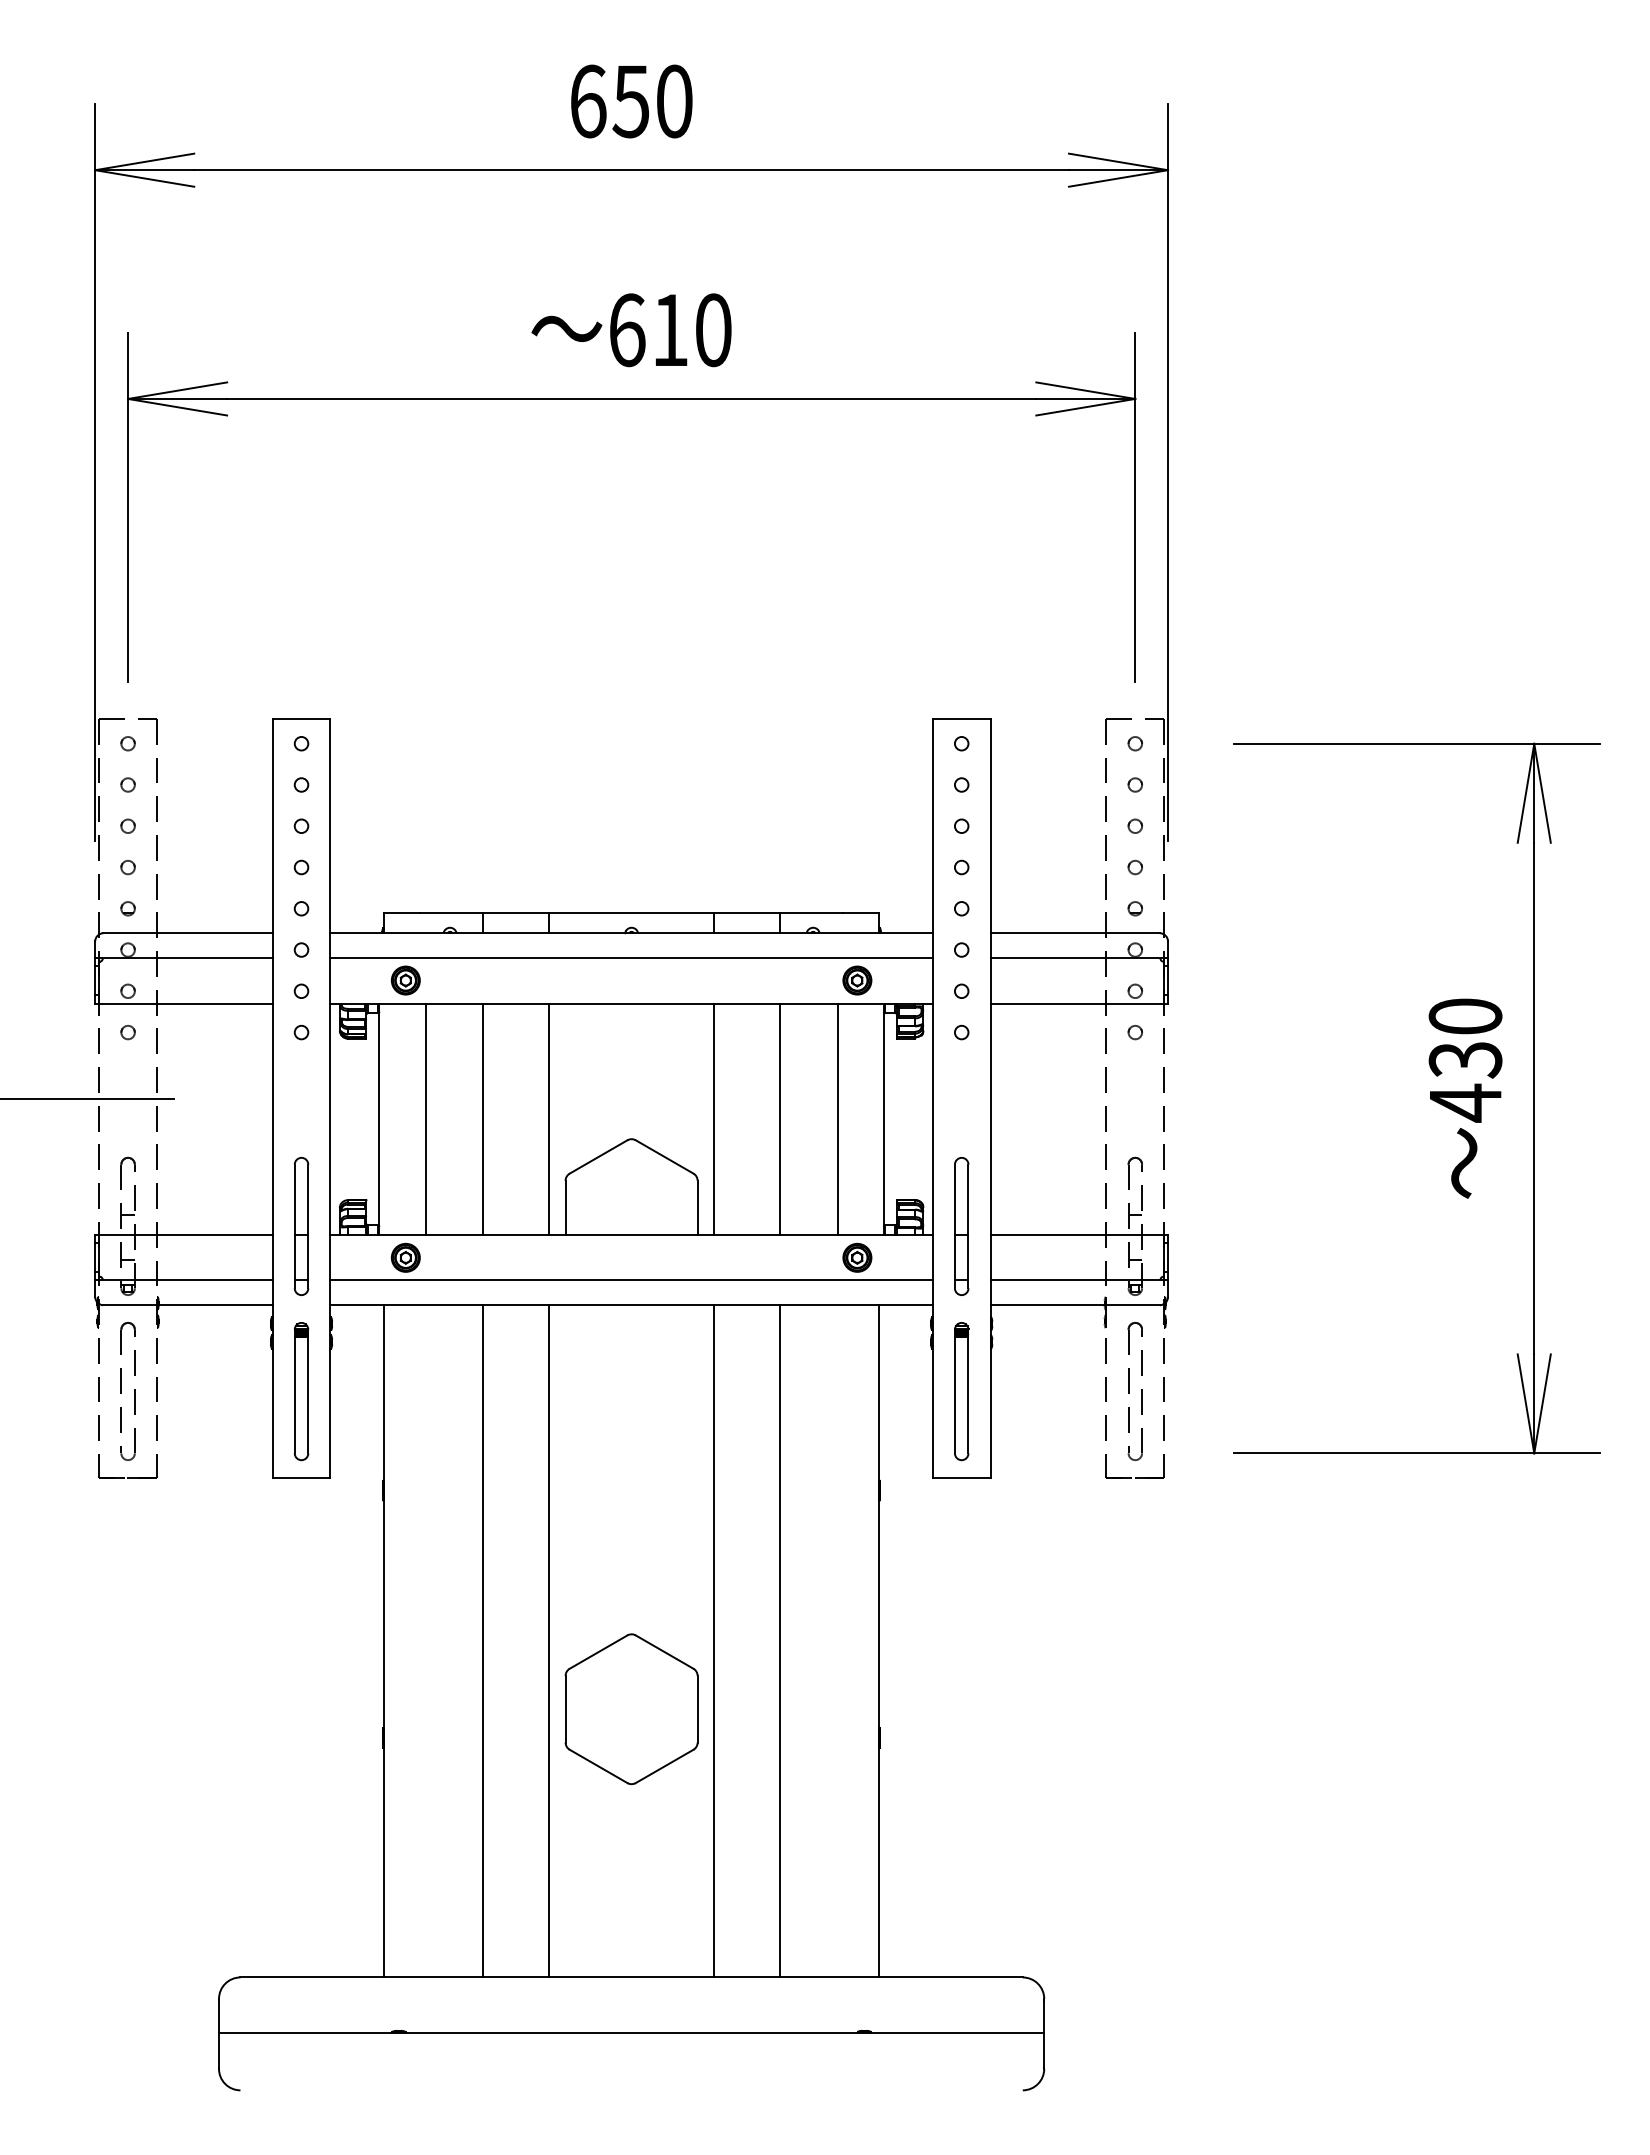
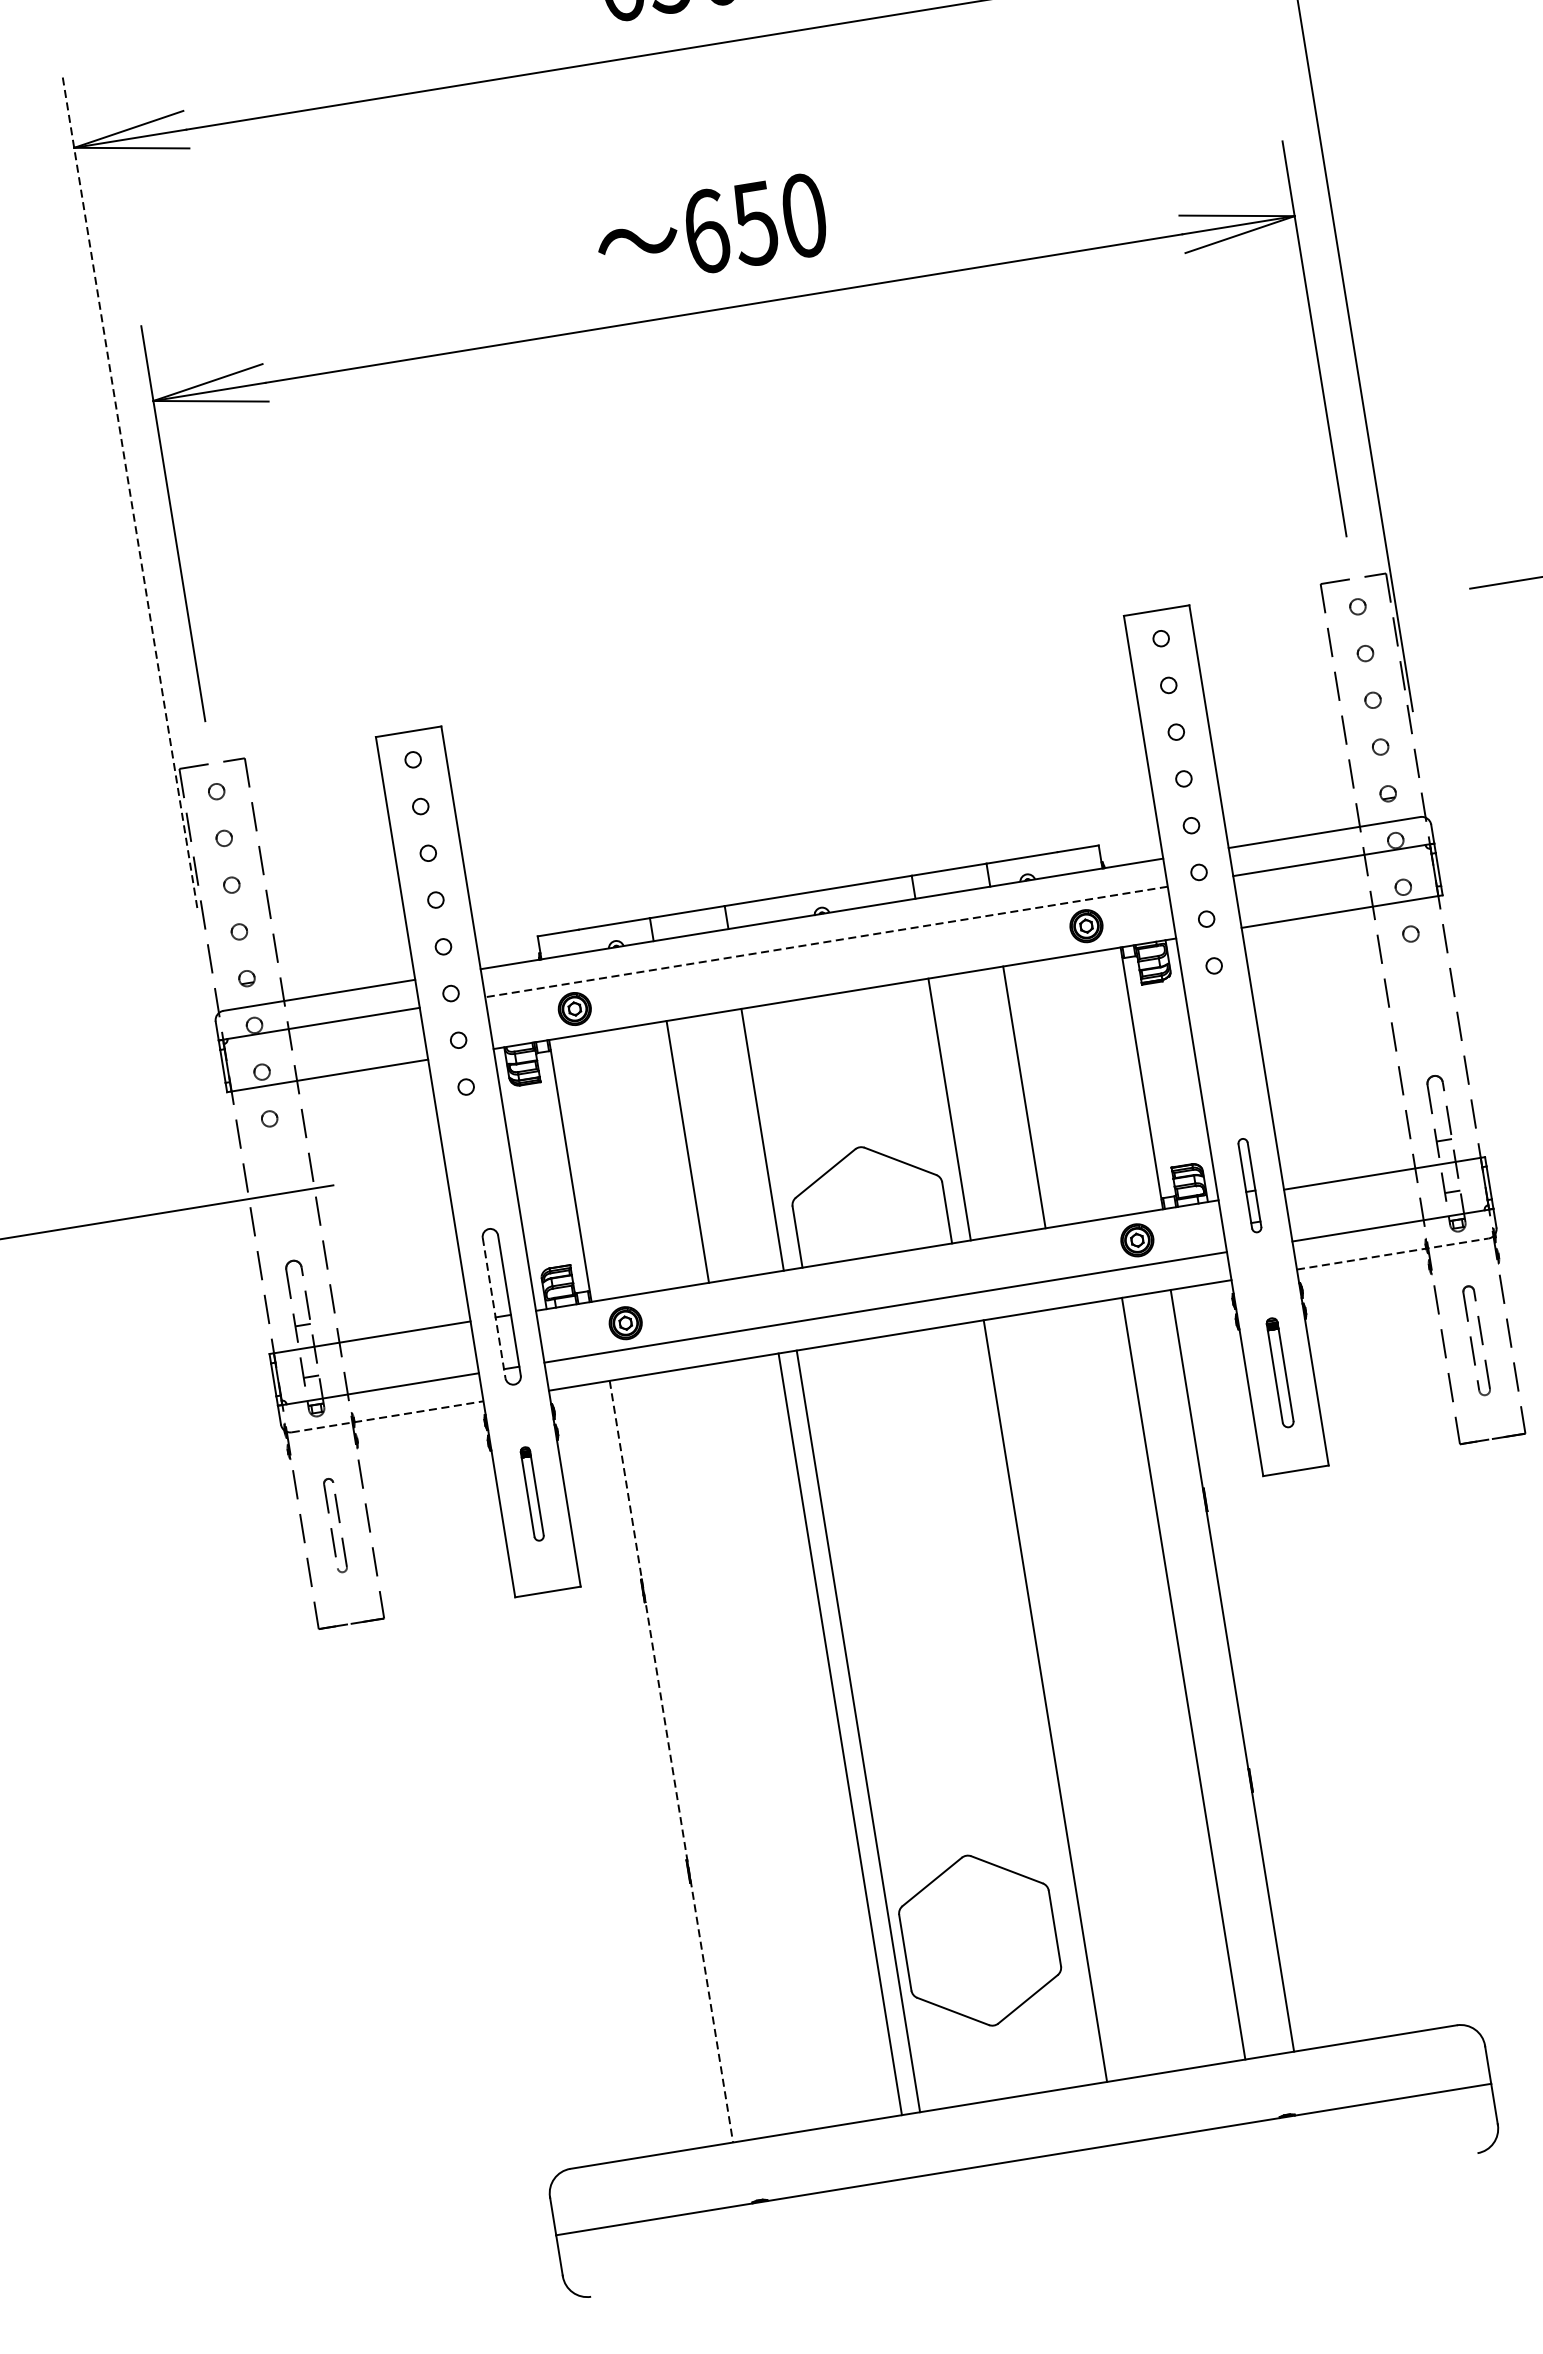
text: (669, 330) -> (754, 224), 610 -> 650
line: (95, 472) -> (129, 490), solid -> dashed
line: (631, 957) -> (826, 941), solid -> dashed
line: (425, 1118) -> (622, 1161), removed
line: (837, 1118) -> (1089, 1086), removed
line: (294, 1226) -> (493, 1308), solid -> dashed
part: (961, 1226) -> (1249, 1185), size x0.6
line: (188, 1305) -> (388, 1417), solid -> dashed
line: (1075, 1305) -> (1393, 1254), solid -> dashed
part: (127, 1391) -> (334, 1525), size x0.6
part: (301, 1391) -> (532, 1493), size x0.6
part: (961, 1391) -> (1279, 1372), size x0.7
part: (1134, 1391) -> (1475, 1340), size x0.7
line: (384, 1641) -> (671, 1761), solid -> dashed
line: (483, 1641) -> (840, 1734), moved
line: (780, 1641) -> (1184, 1678), moved
part: (631, 1708) -> (979, 1939), moved

